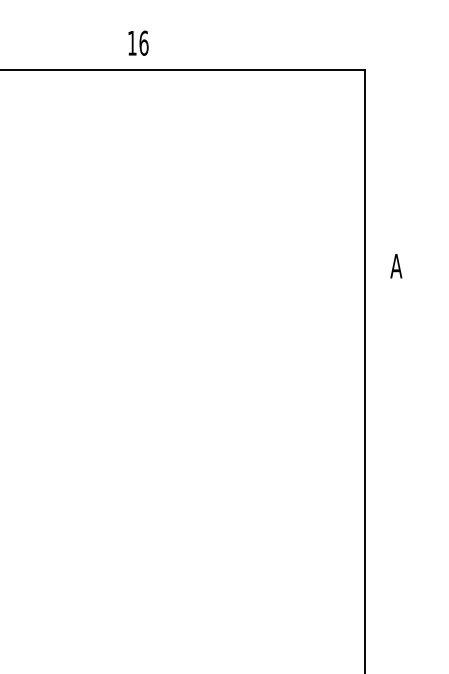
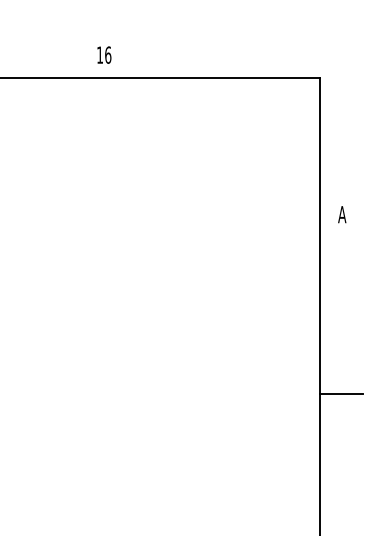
text: (138, 42) -> (104, 54), moved
line: (395, 524) -> (341, 394), added

